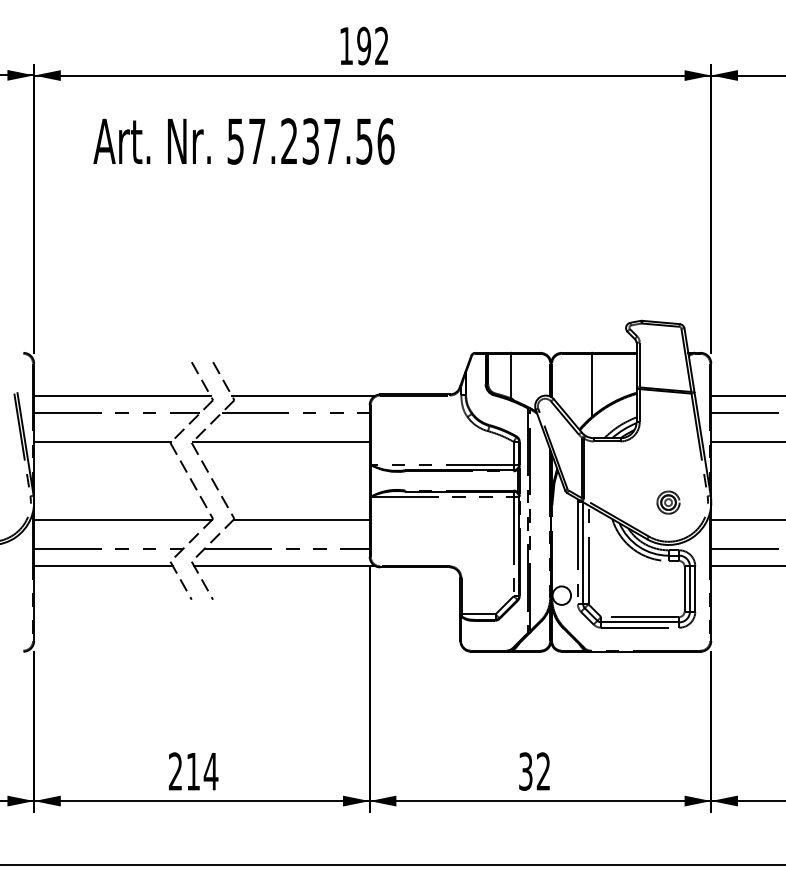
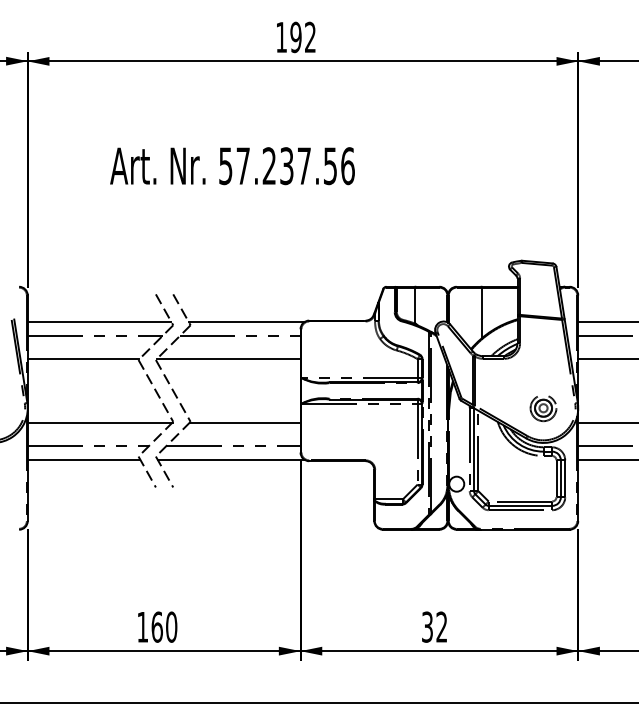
text: (243, 141) -> (232, 166), moved
part: (668, 503) -> (543, 409), size x1.43
text: (193, 771) -> (157, 627), 214 -> 160

